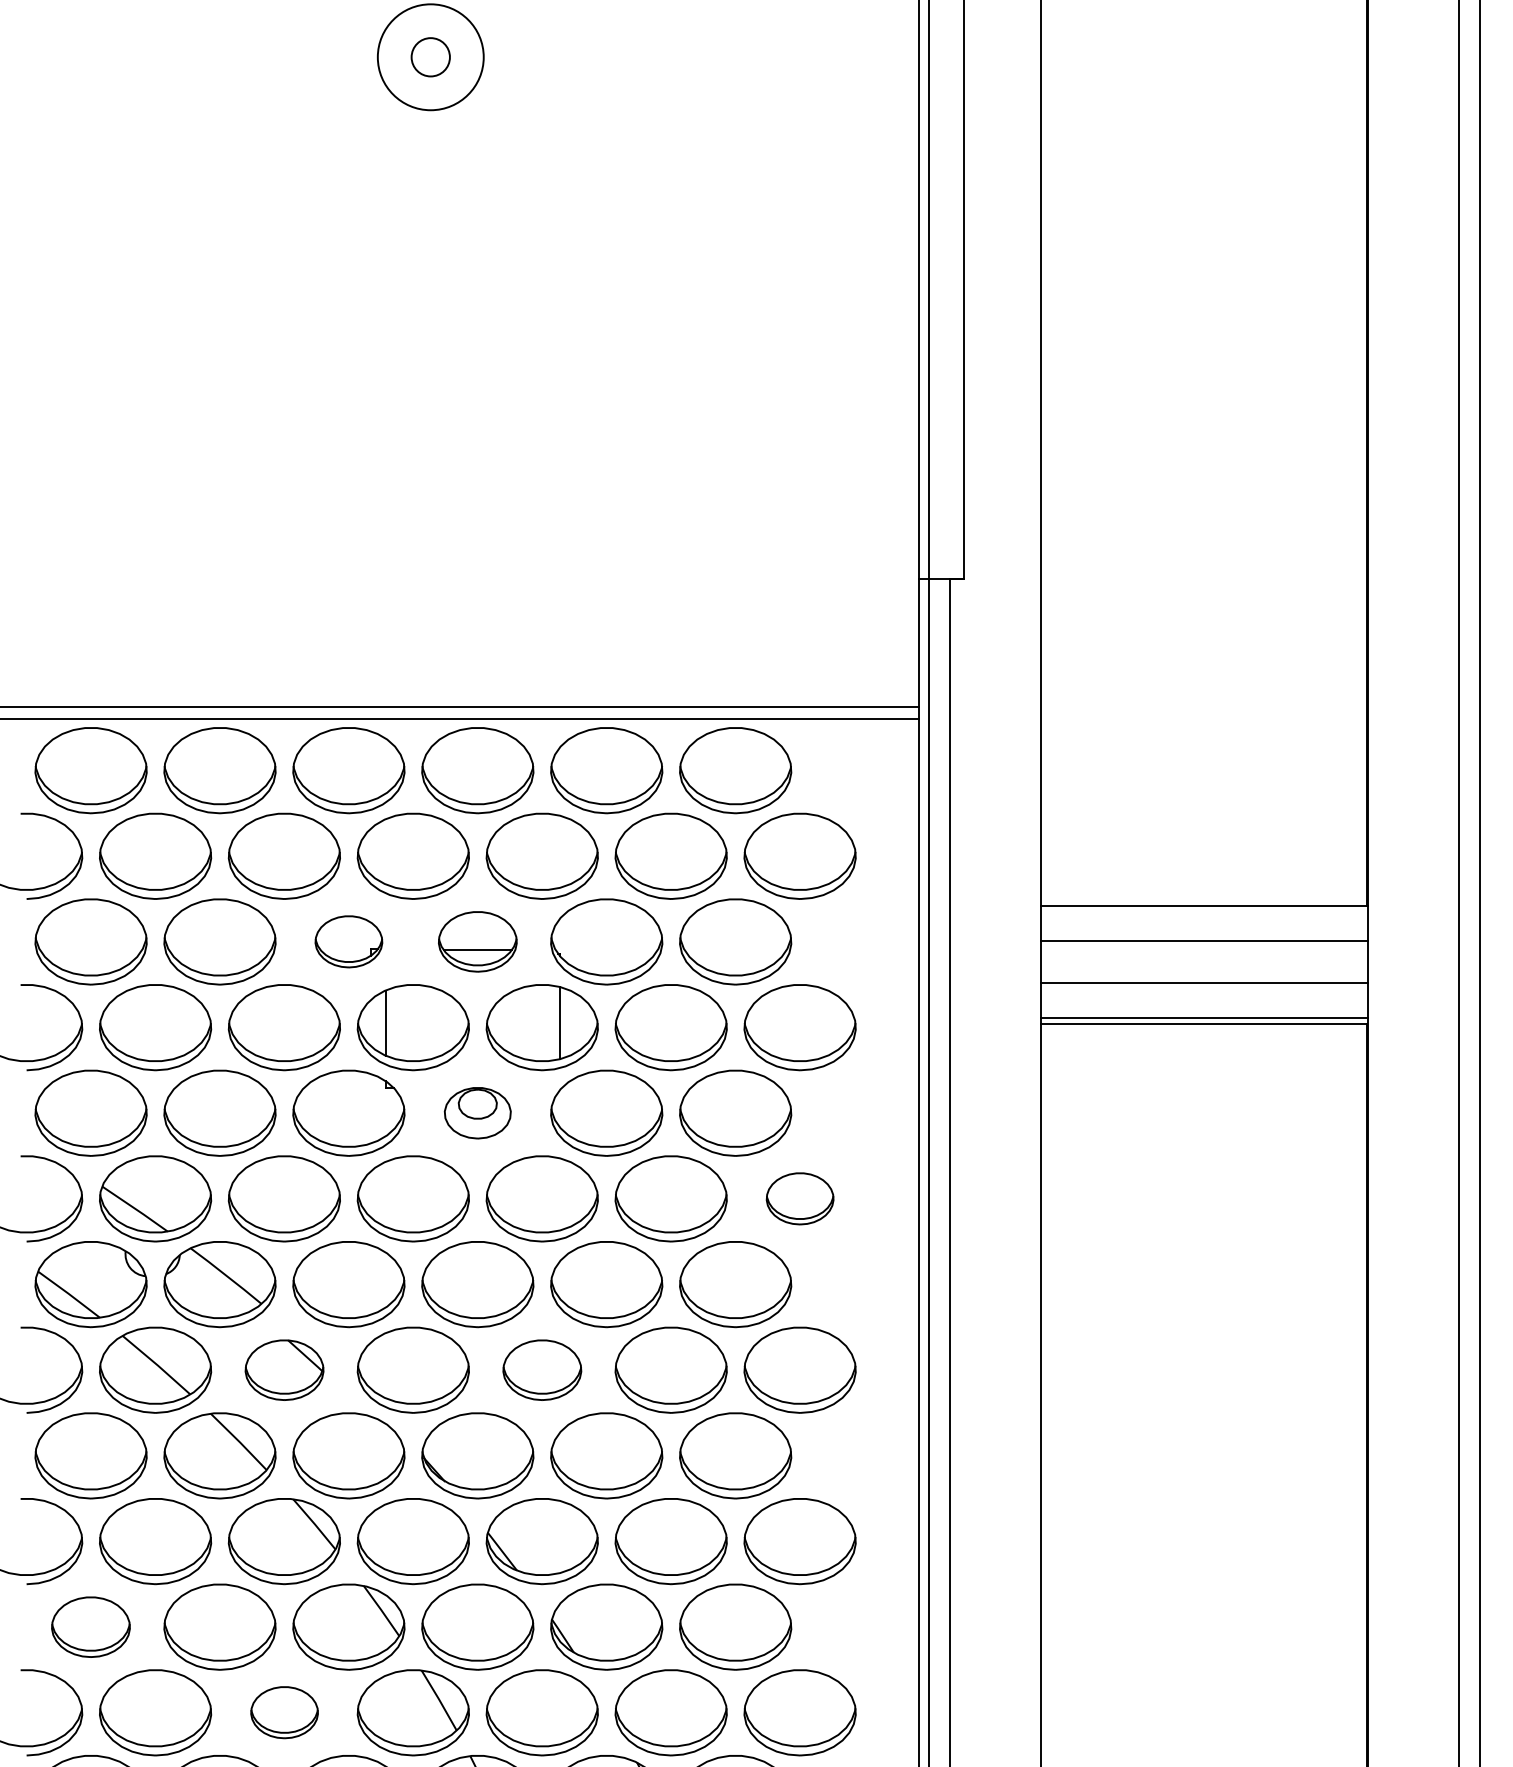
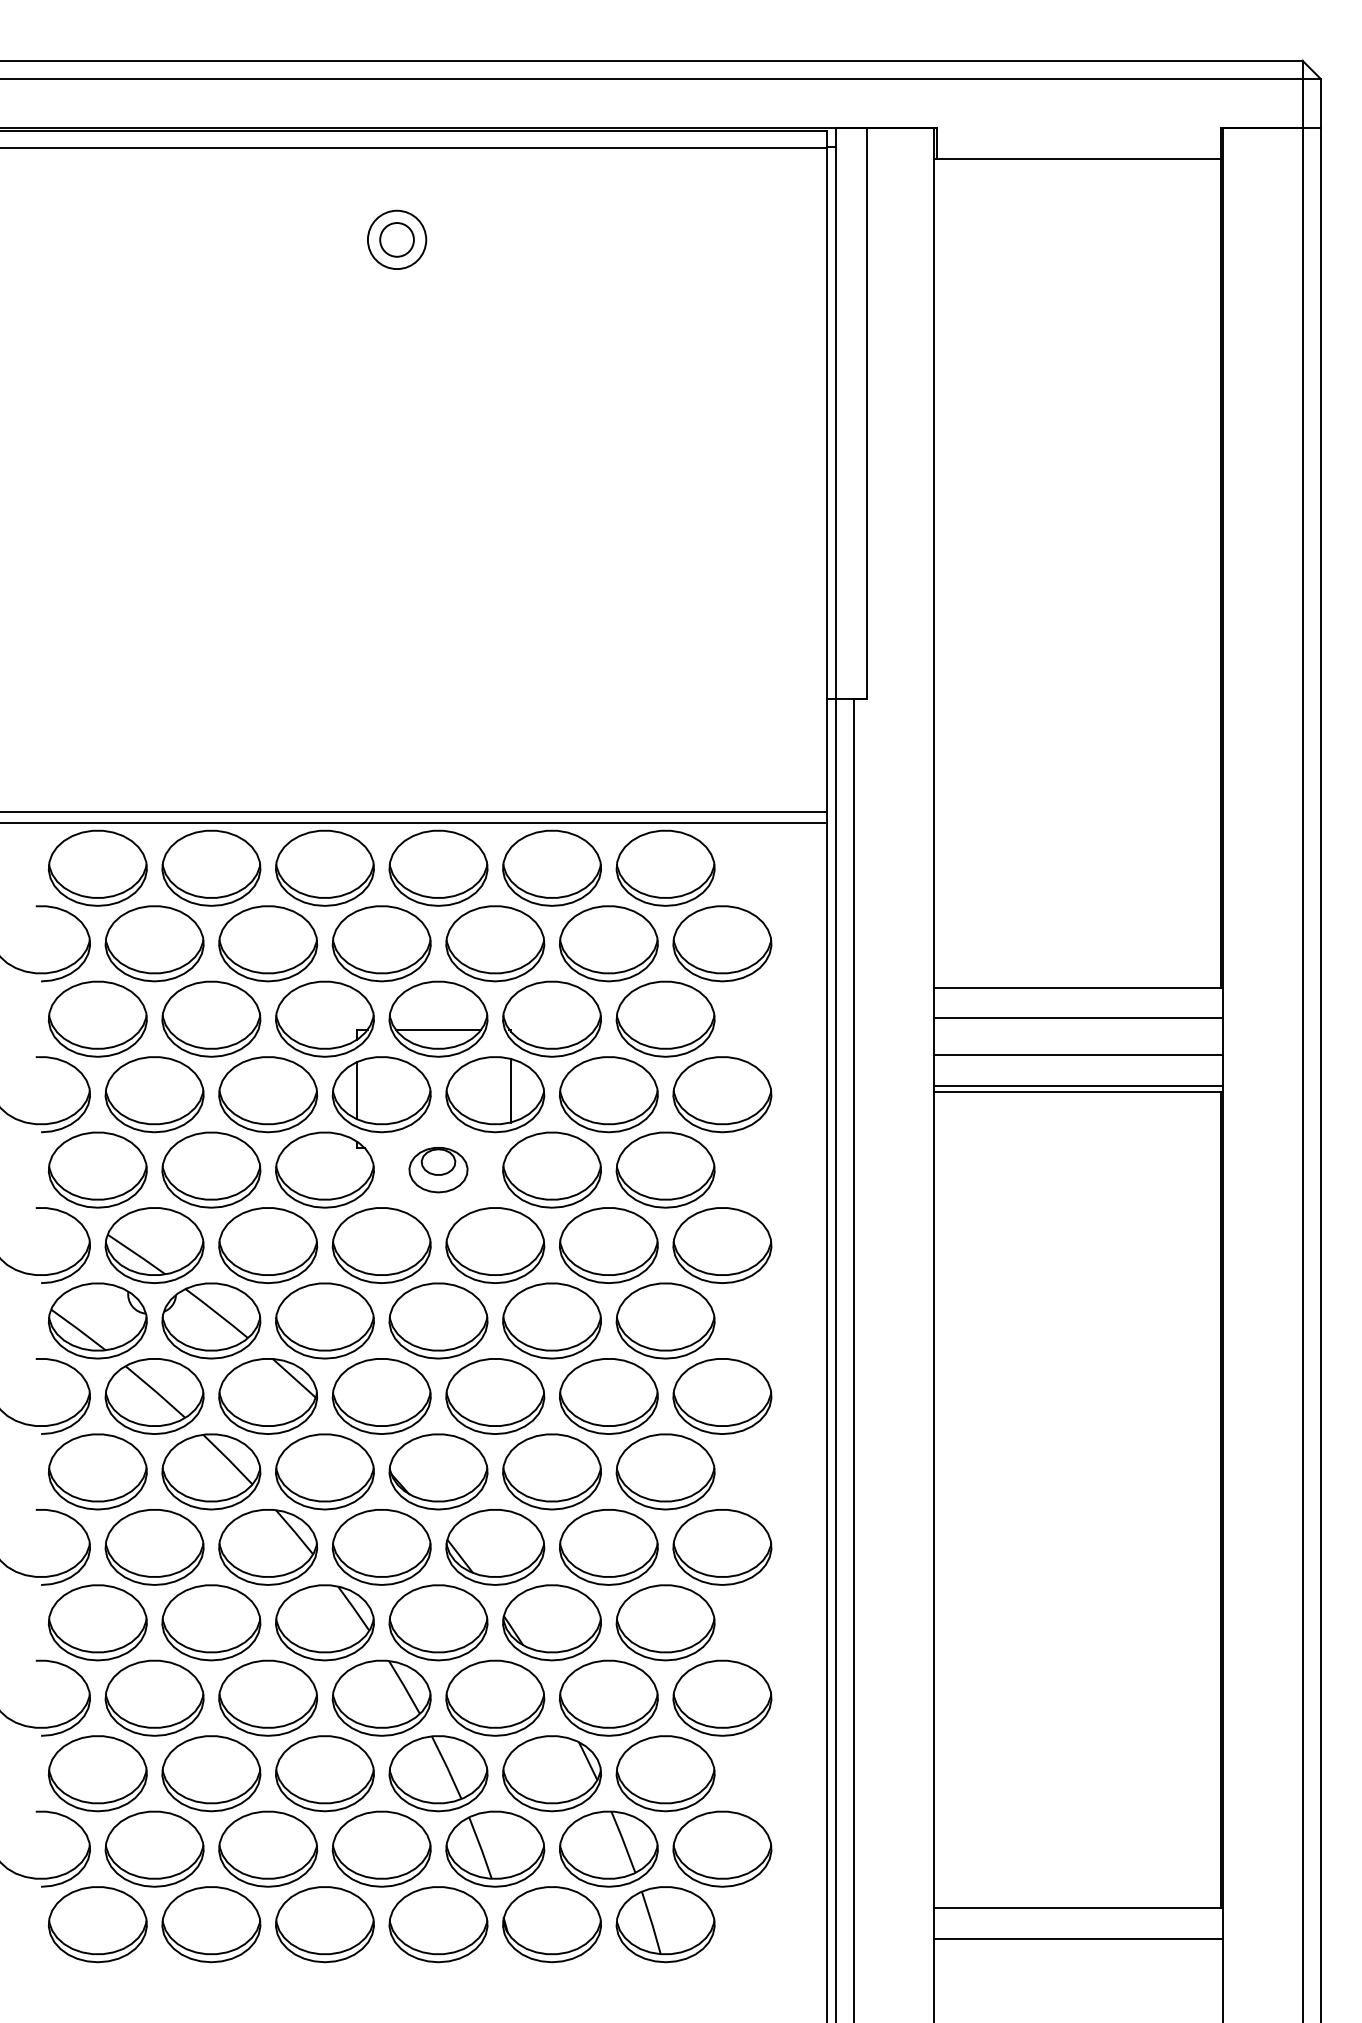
circle: (430, 56) -> (396, 239), size x0.62
part: (348, 941) -> (324, 1018), size x1.67
part: (477, 941) -> (438, 1018), size x1.43
part: (800, 1198) -> (722, 1245), size x1.67
part: (284, 1370) -> (268, 1396), size x1.43
part: (542, 1370) -> (495, 1396), size x1.43
part: (90, 1626) -> (97, 1622), size x1.43
part: (284, 1711) -> (268, 1697), size x1.67

